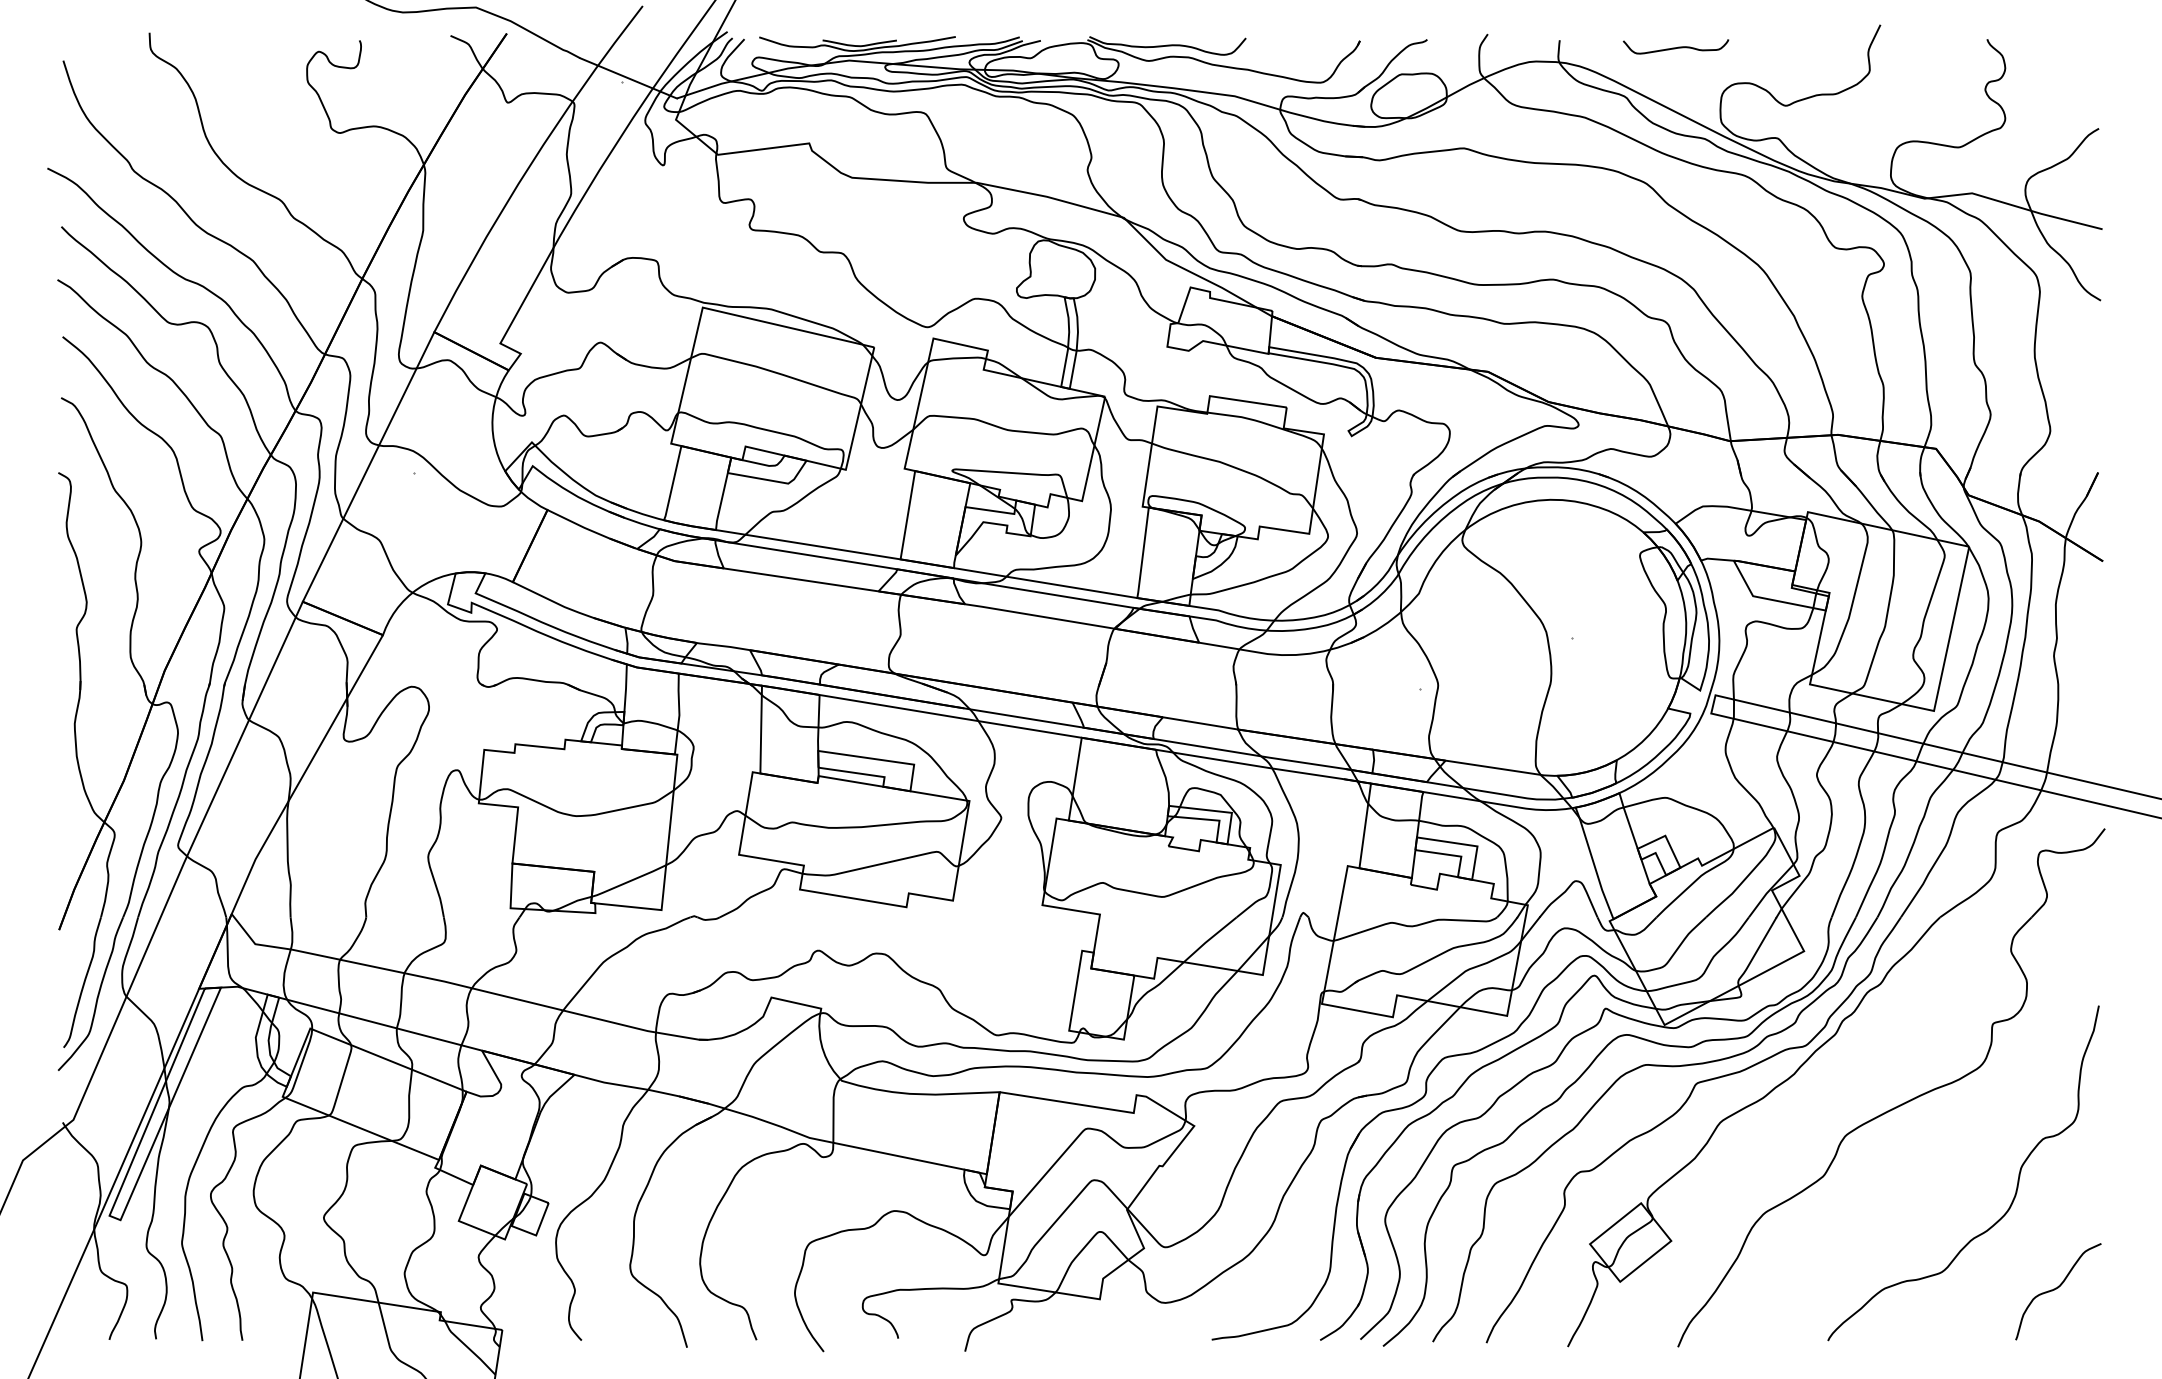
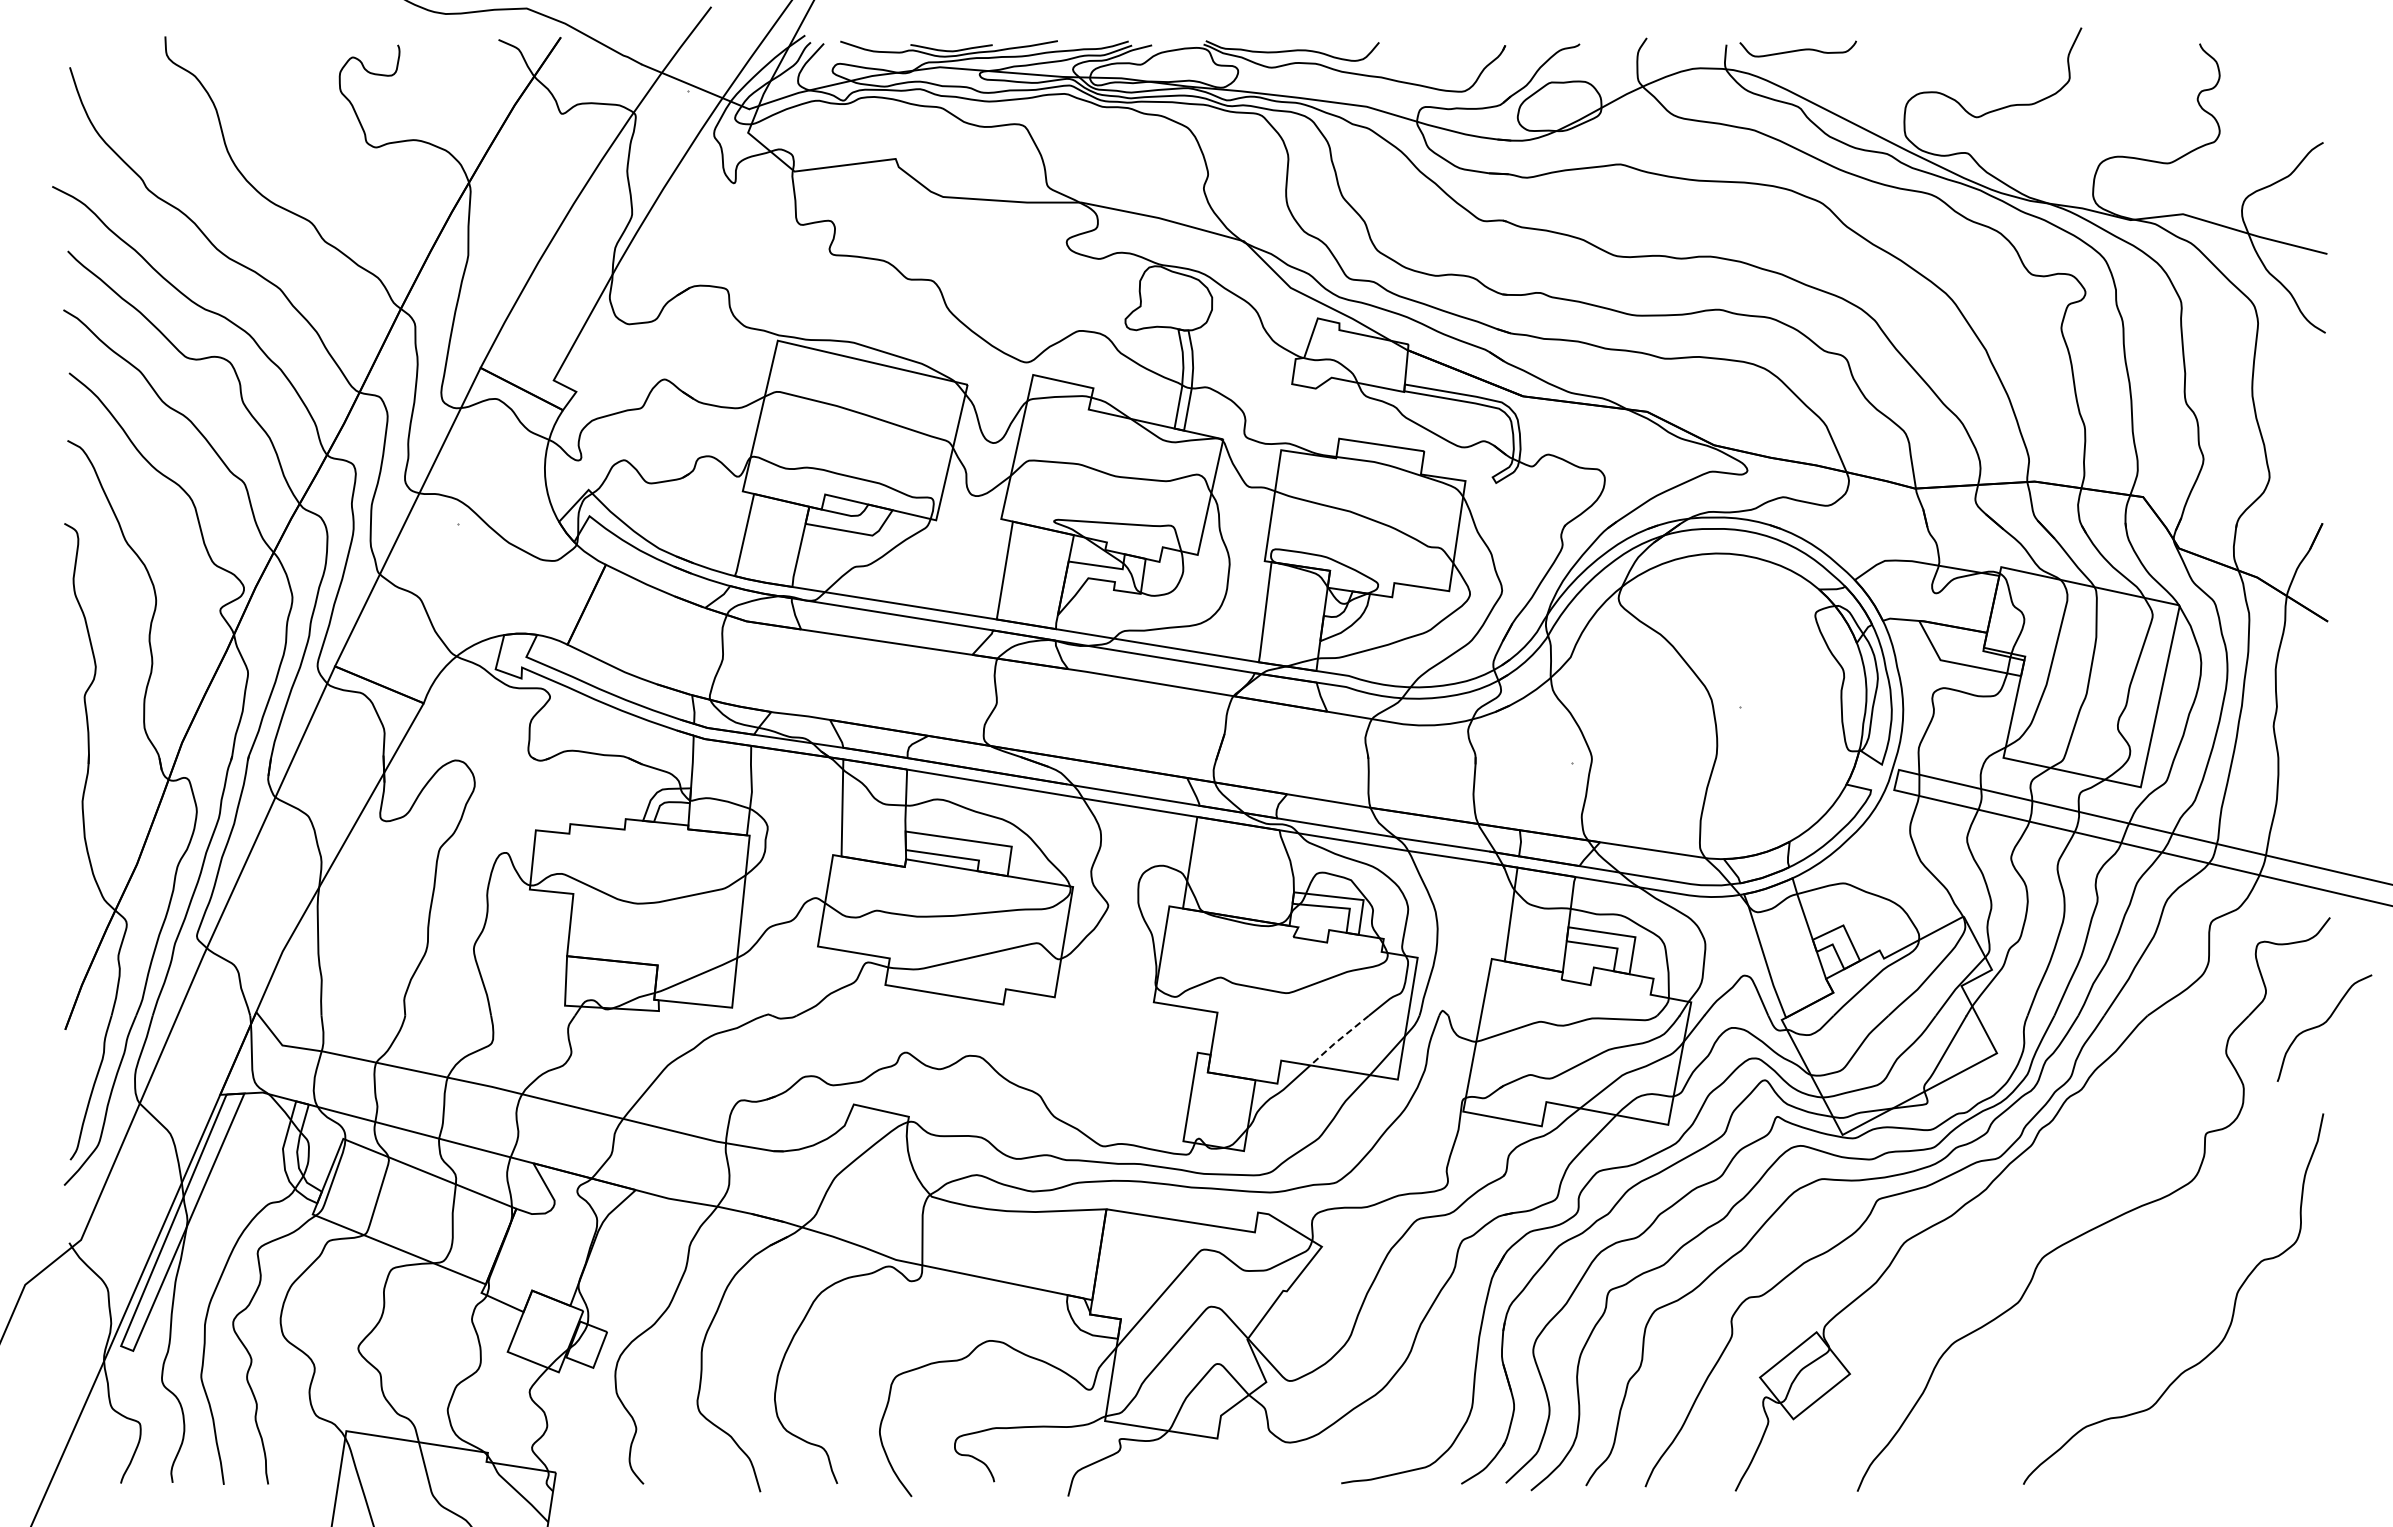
curve: (1675, 47) -> (1797, 49), moved
line: (1209, 939) -> (1338, 1040), solid -> dashed
curve: (2056, 1289) -> (2322, 1025), moved

